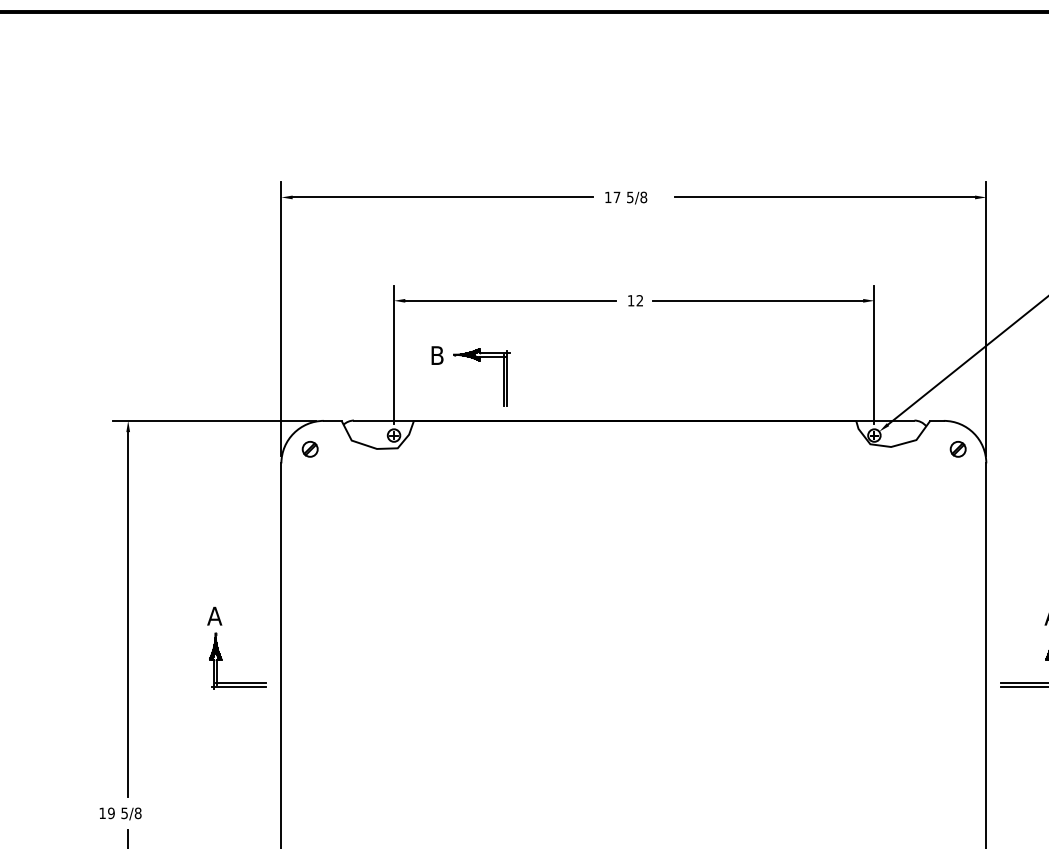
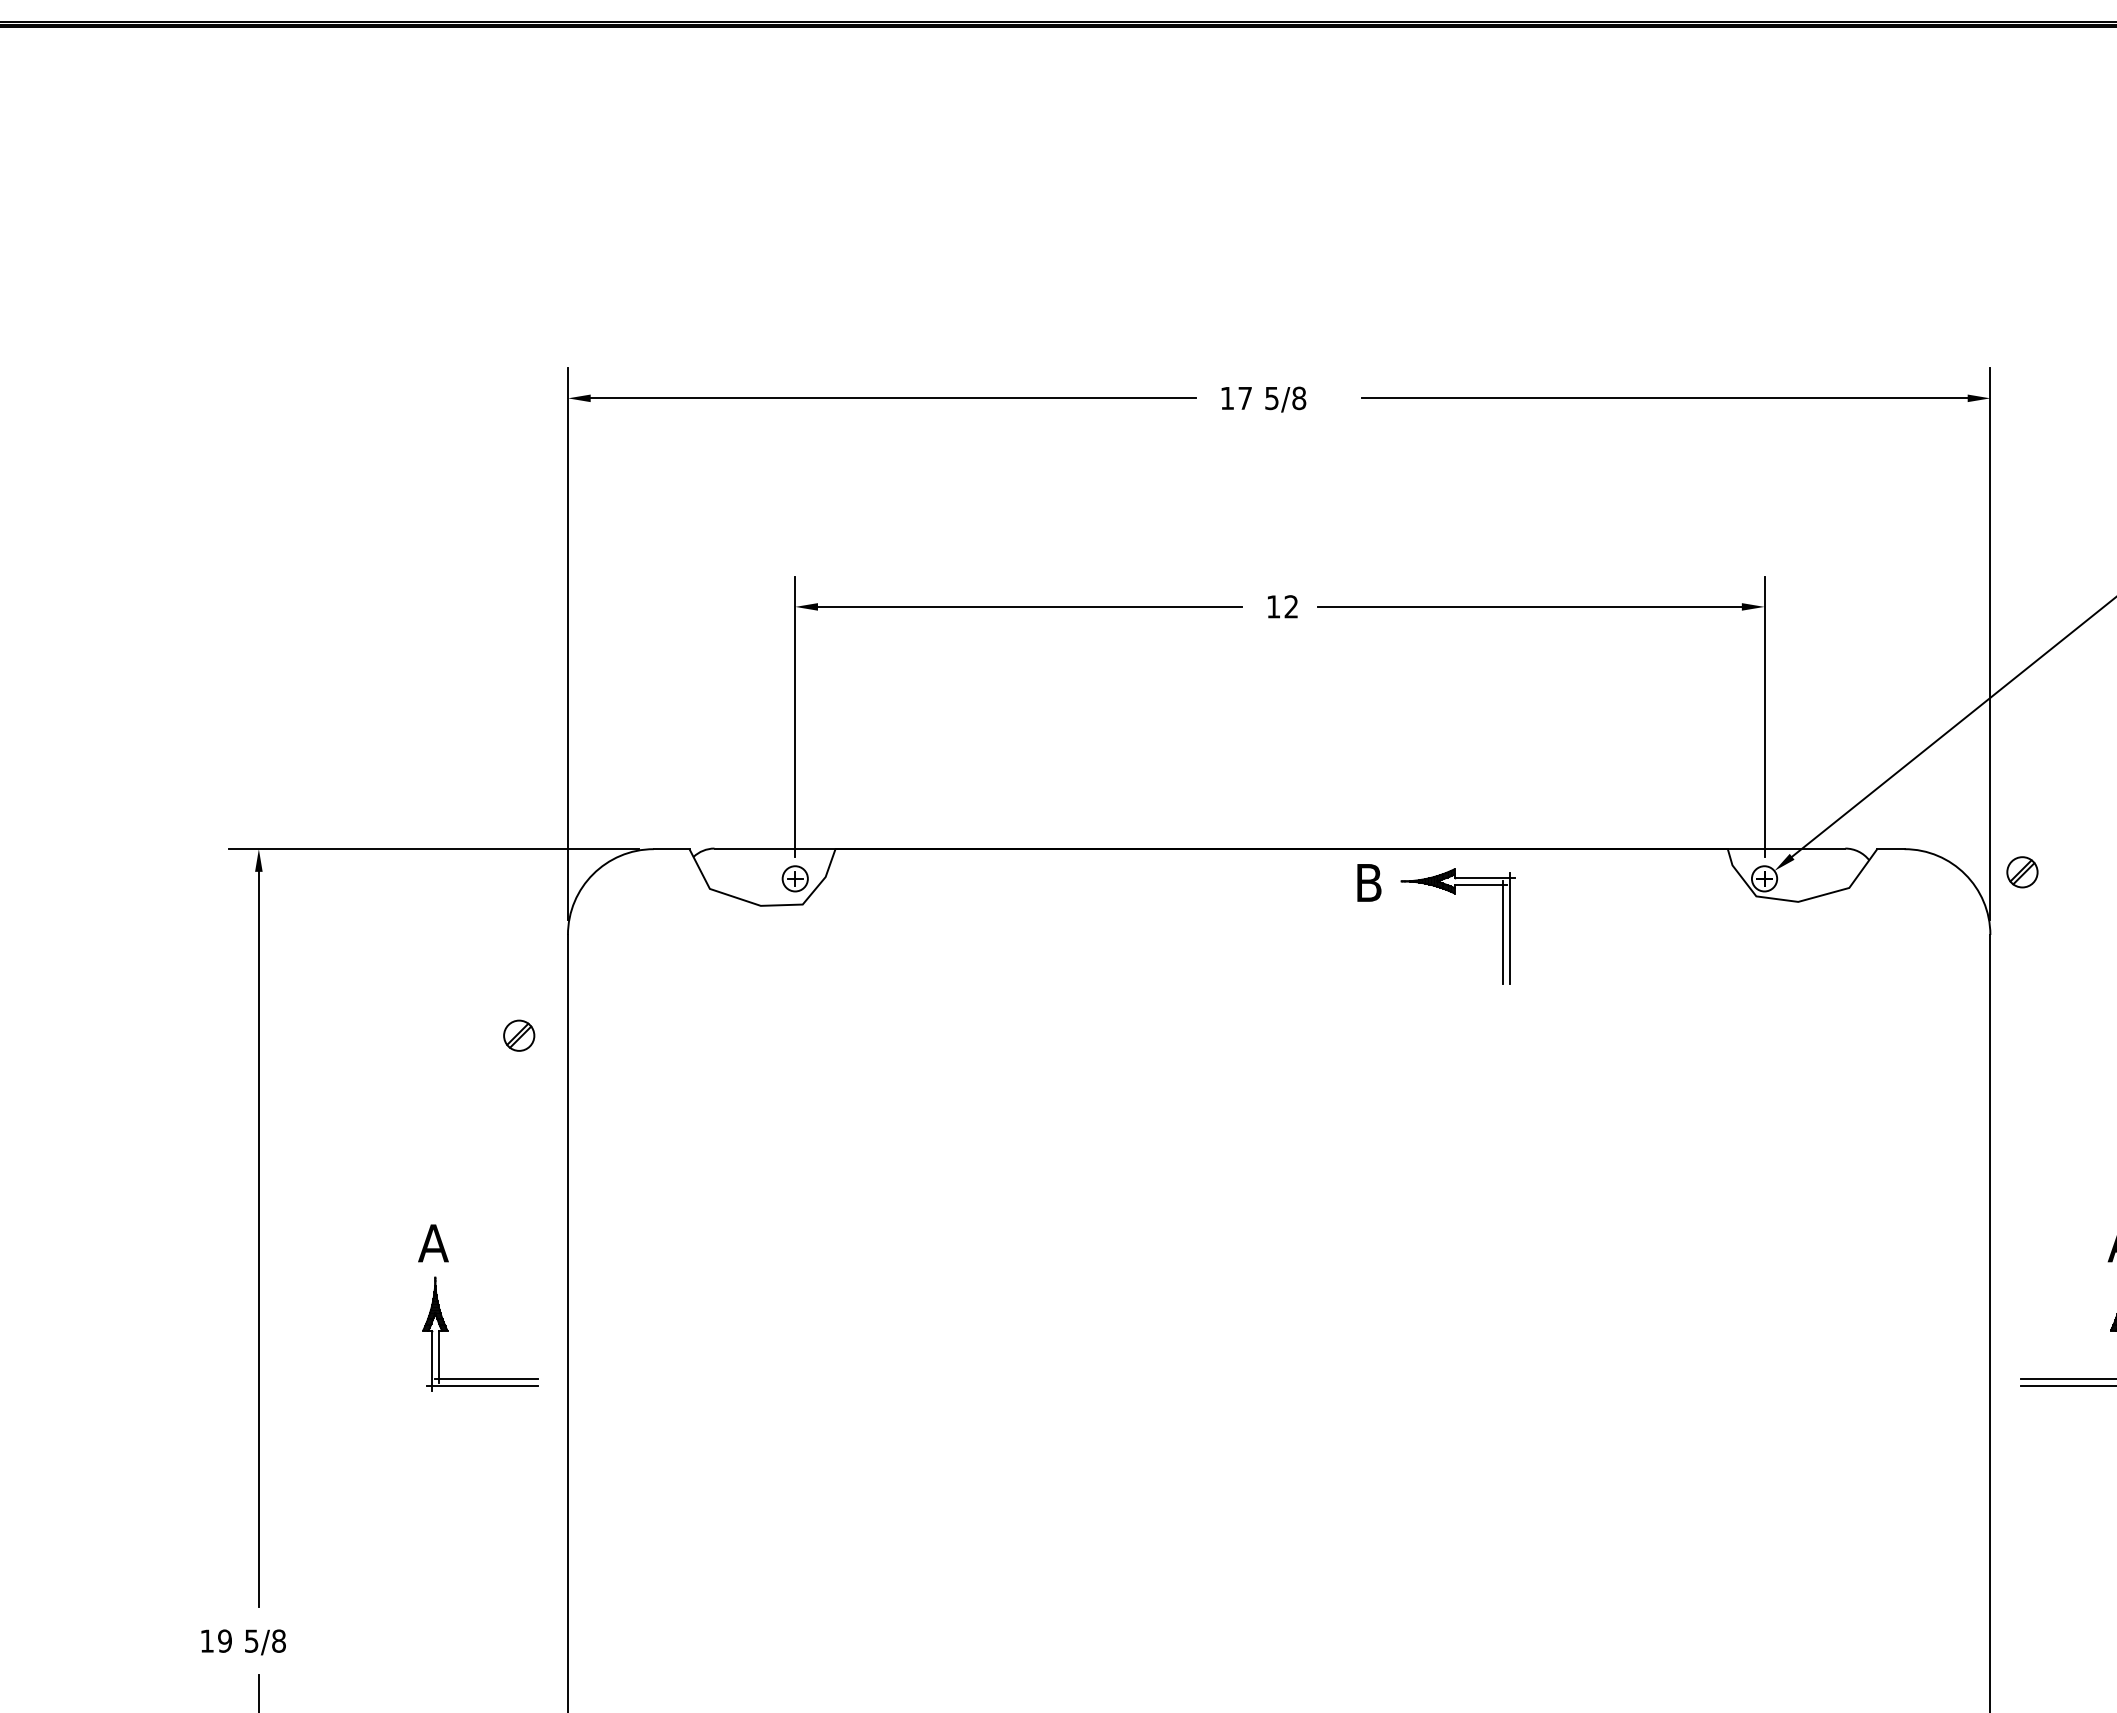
part: (478, 361) -> (1451, 894), moved
part: (309, 449) -> (517, 1036), moved
part: (957, 449) -> (2020, 872), moved

